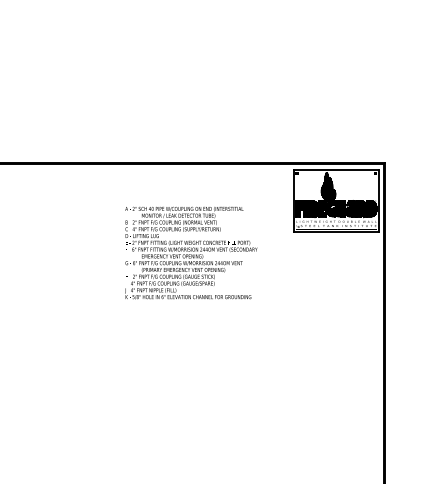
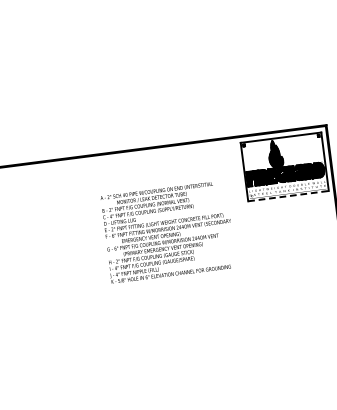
line: (336, 231) -> (288, 195), solid -> dashed
text: (191, 252) -> (168, 231), moved

